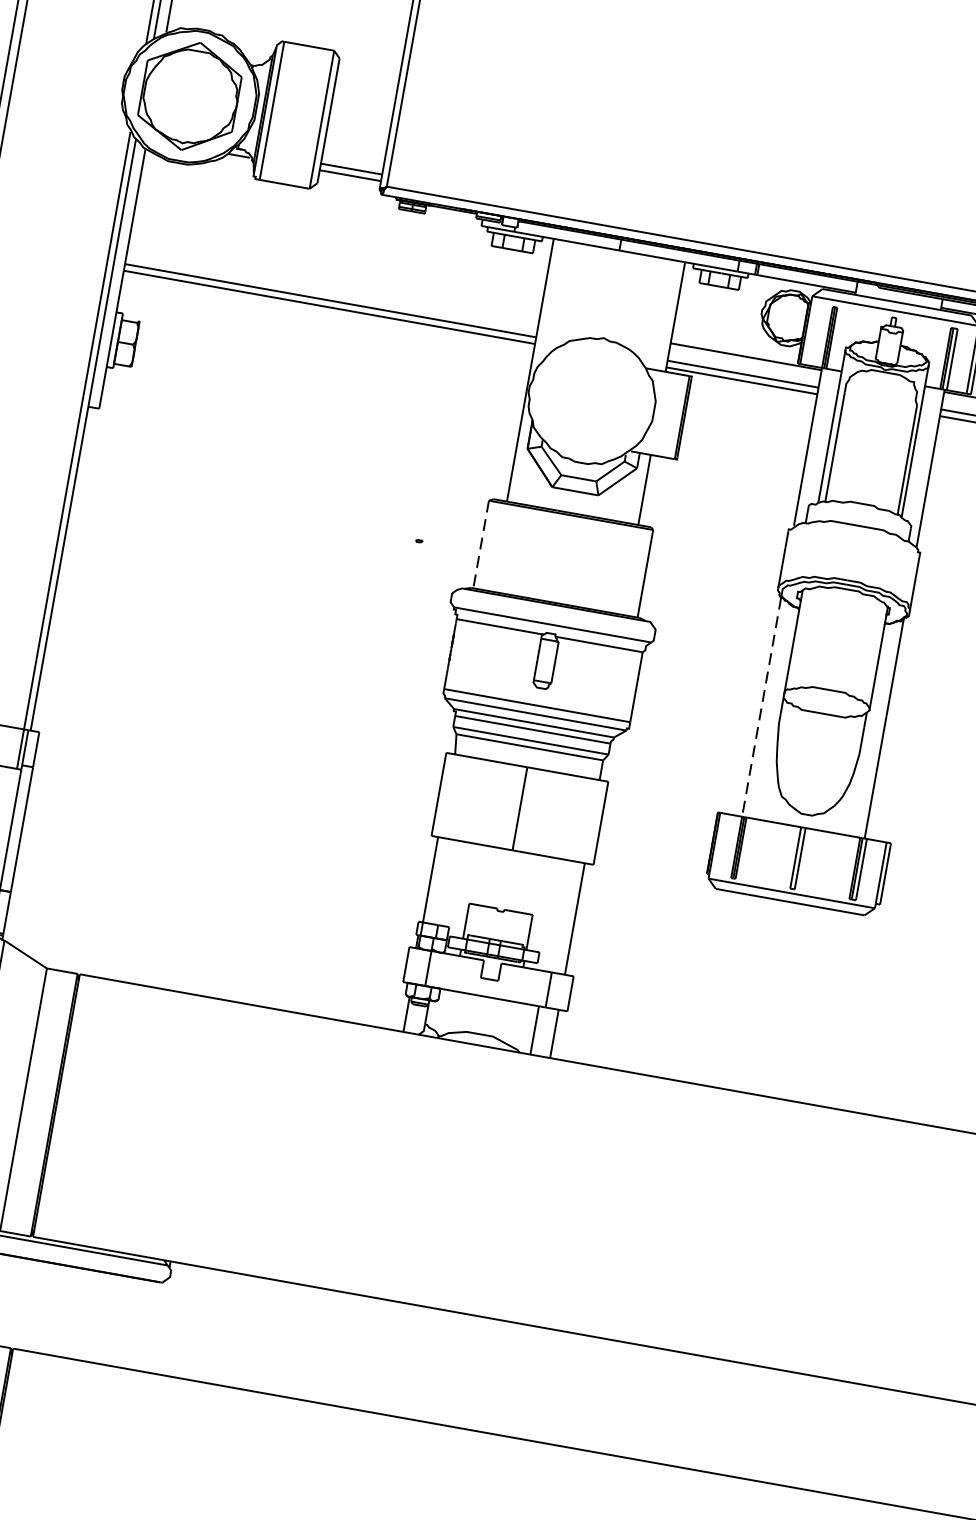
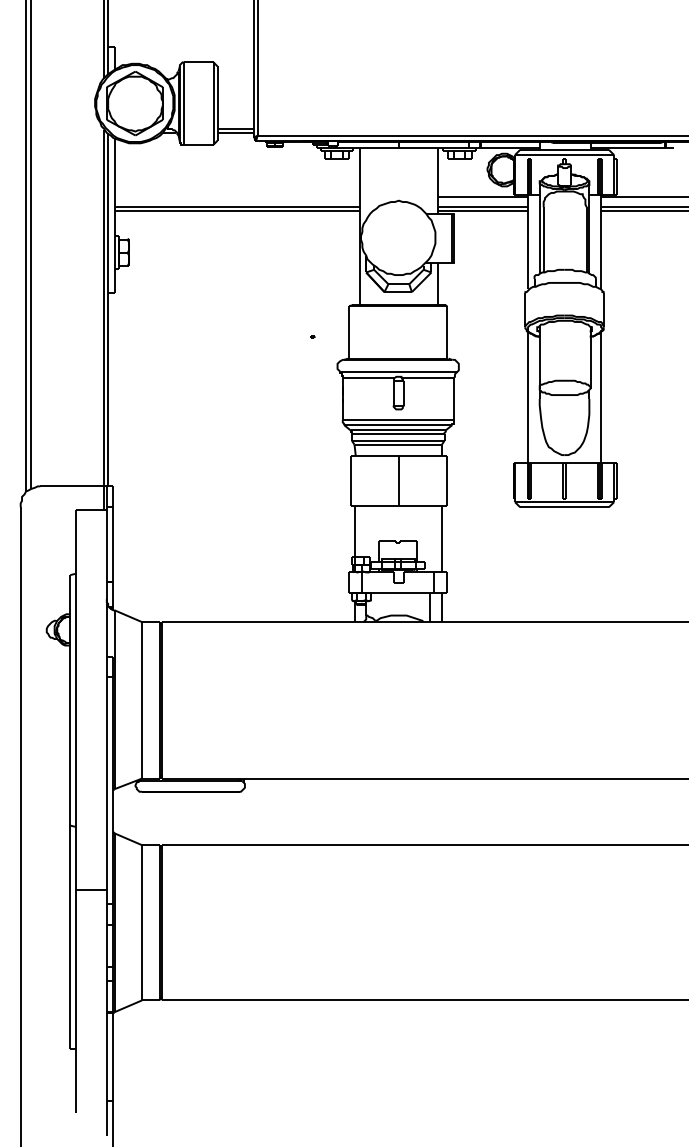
line: (481, 546) -> (349, 333), dashed -> solid
line: (762, 708) -> (528, 398), dashed -> solid

